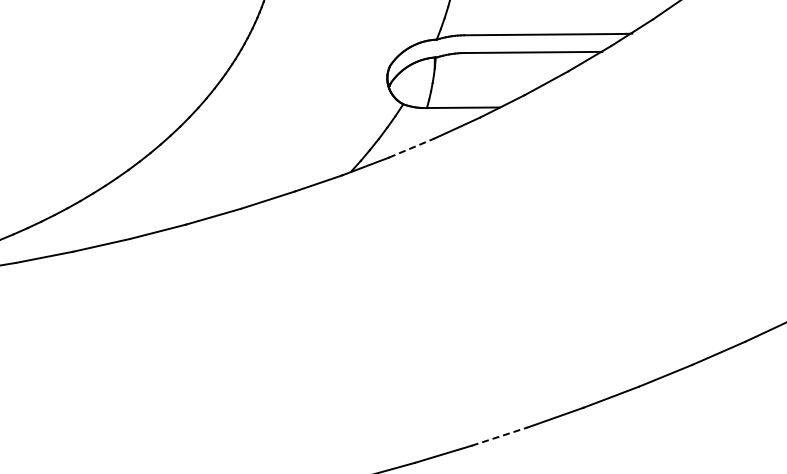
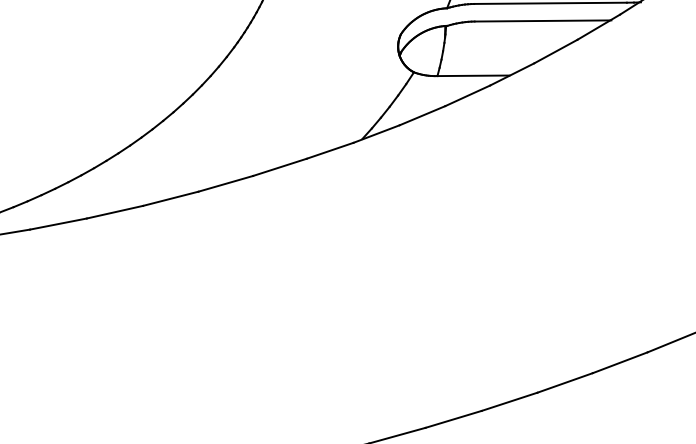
line: (411, 148) -> (422, 116), dashed -> solid
line: (499, 436) -> (509, 401), dashed -> solid

